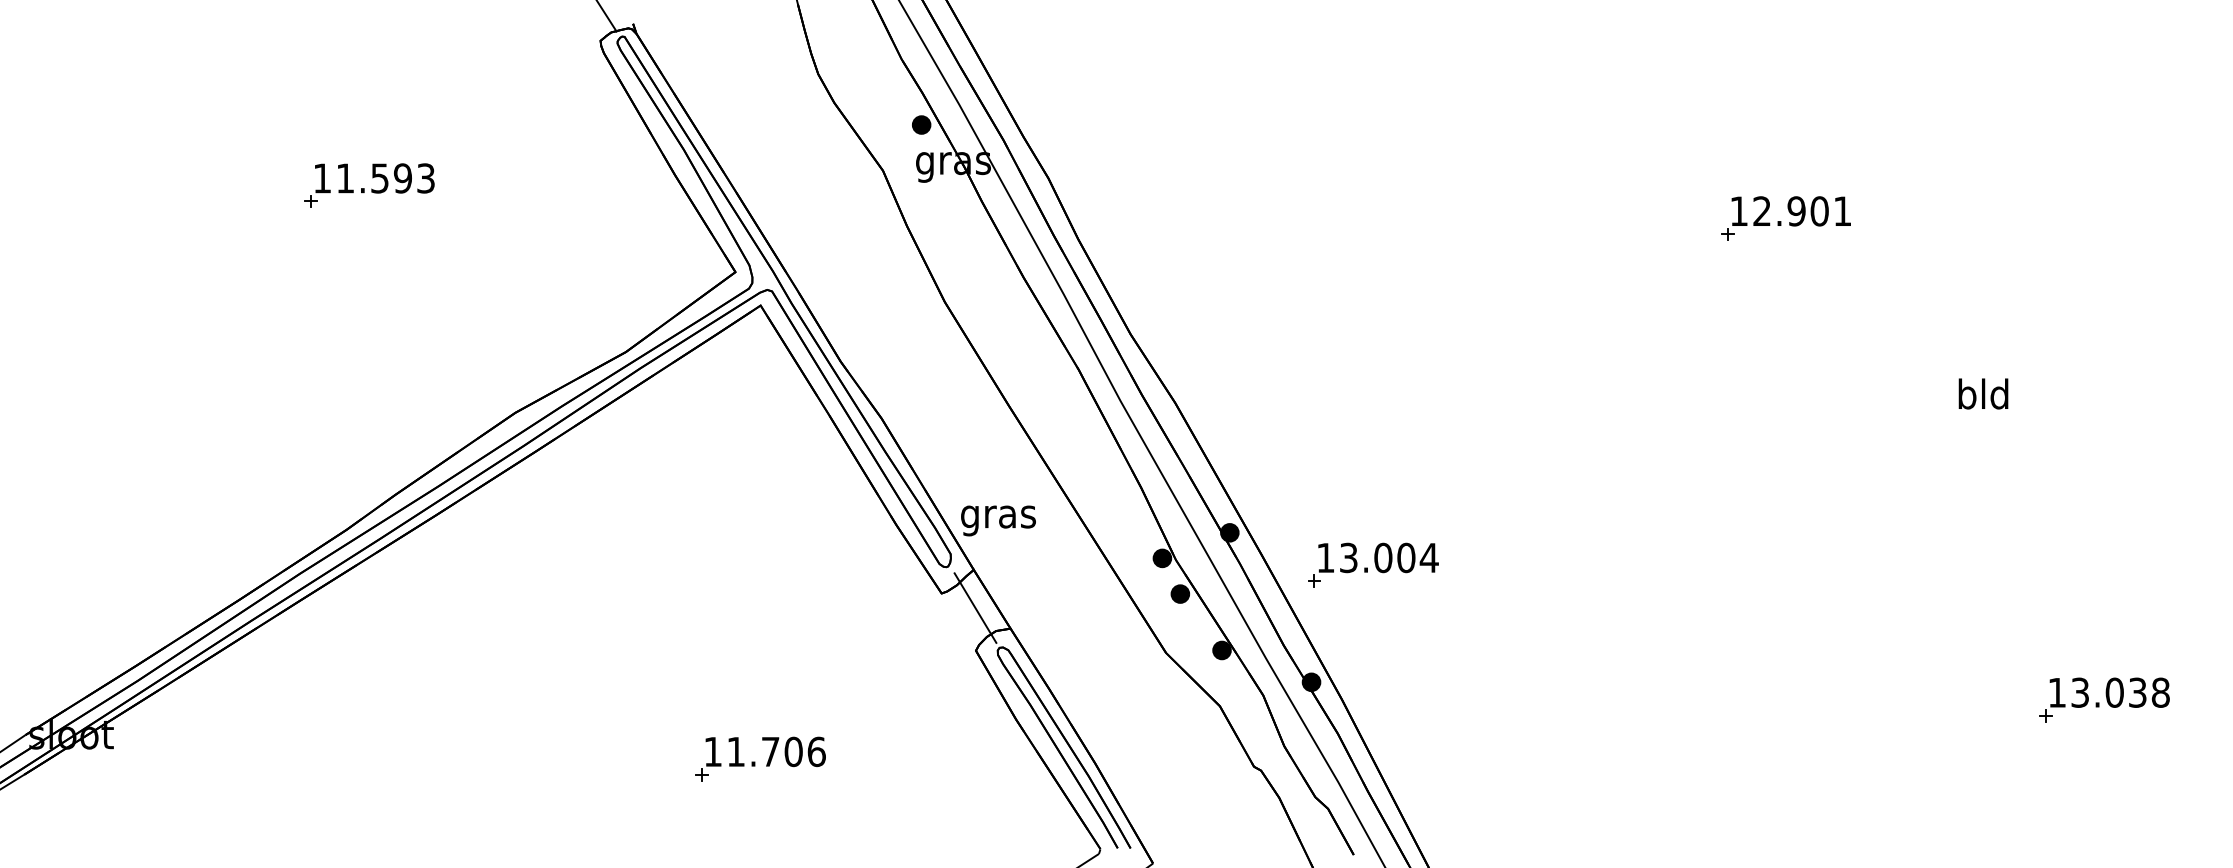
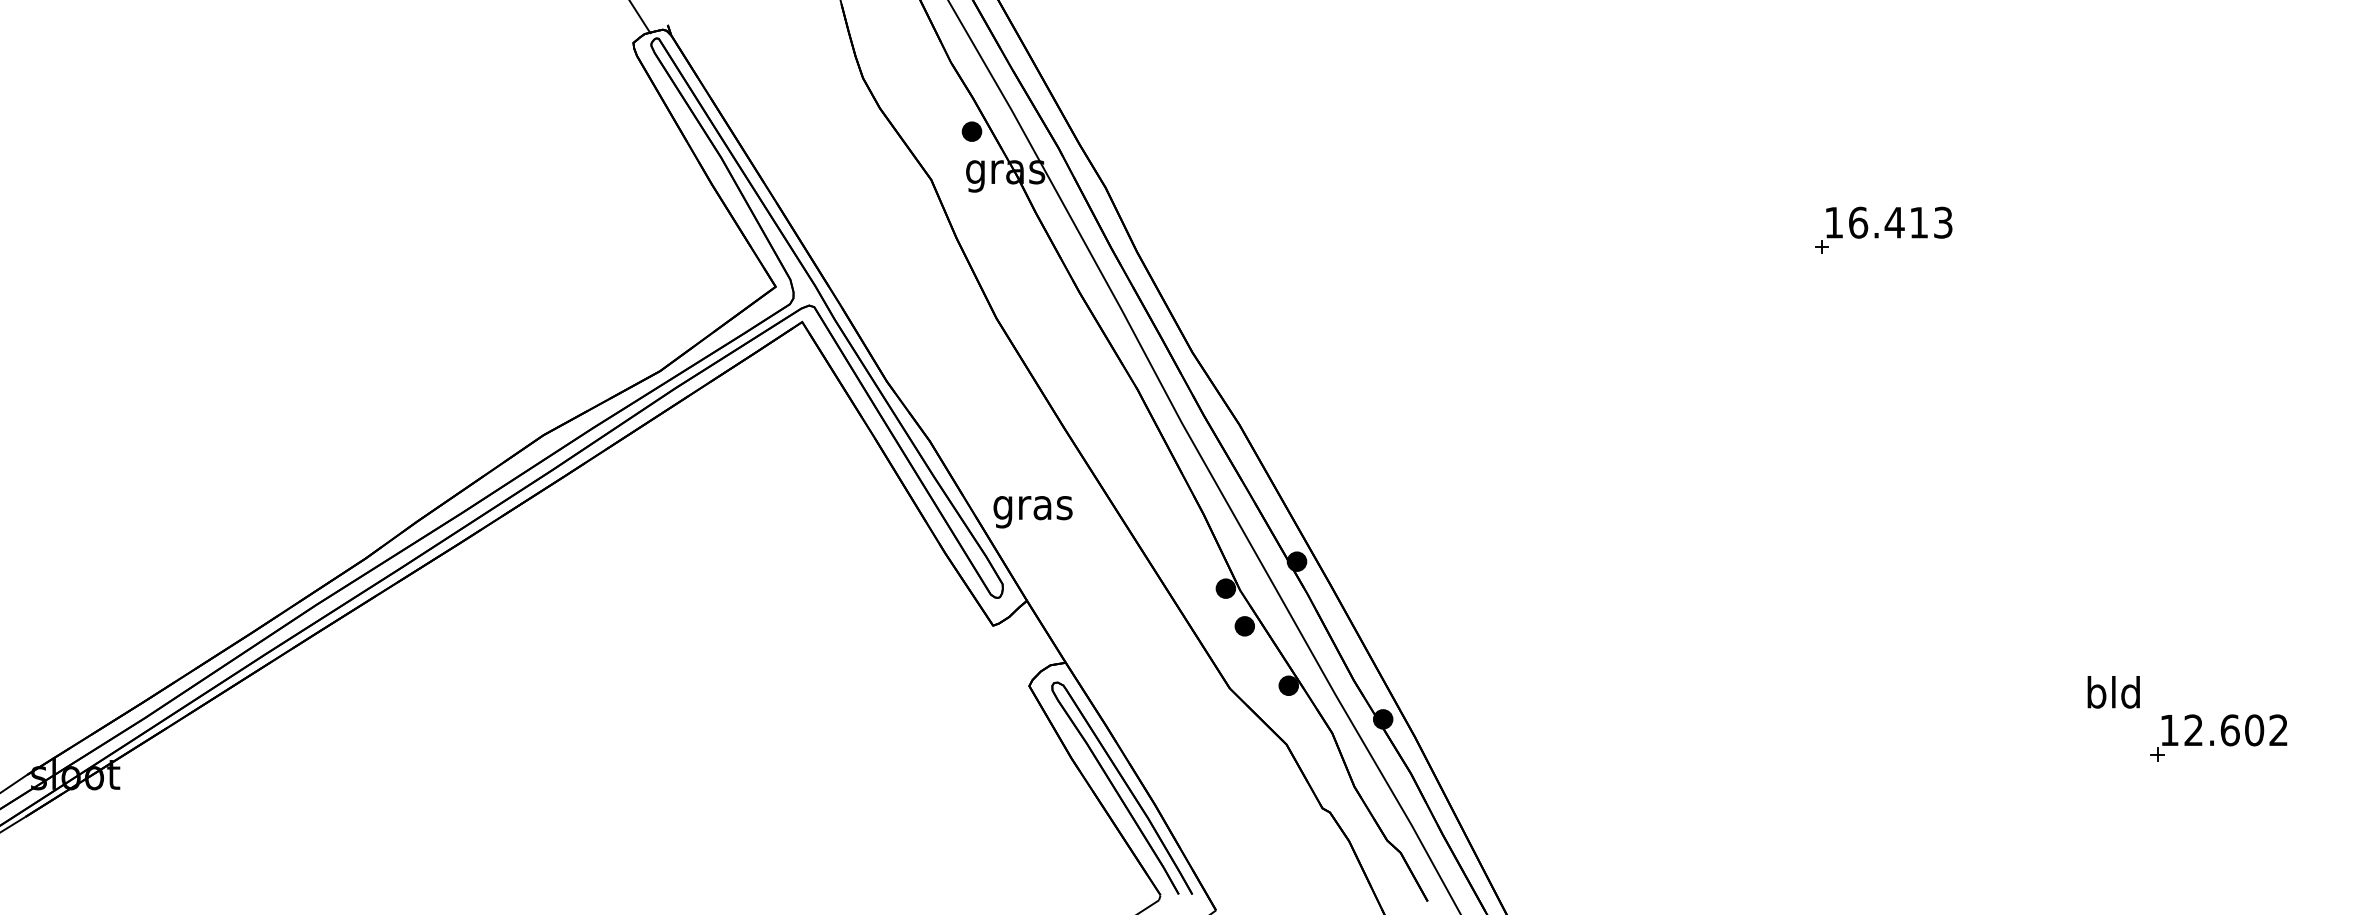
part: (369, 185) -> (389, 195), removed
text: (1802, 211) -> (1900, 222), 12.901 -> 16.413
text: (1983, 394) -> (2113, 692), moved
text: (997, 521) -> (1032, 512), moved
part: (1373, 564) -> (1448, 595), removed
line: (975, 607) -> (1028, 640), removed
text: (2120, 692) -> (2236, 730), 13.038 -> 12.602
part: (755, 762) -> (796, 803), removed

